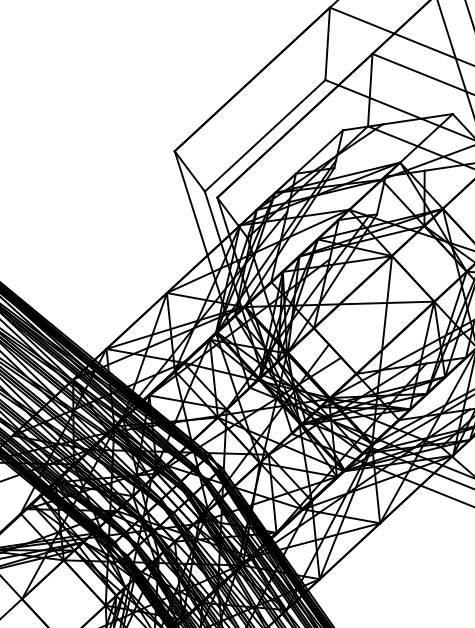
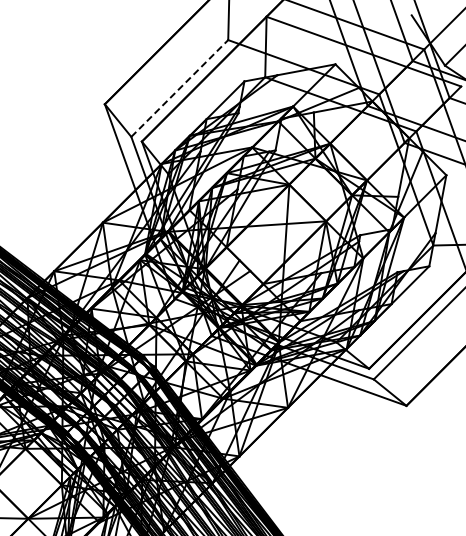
line: (266, 135) -> (180, 88), solid -> dashed

